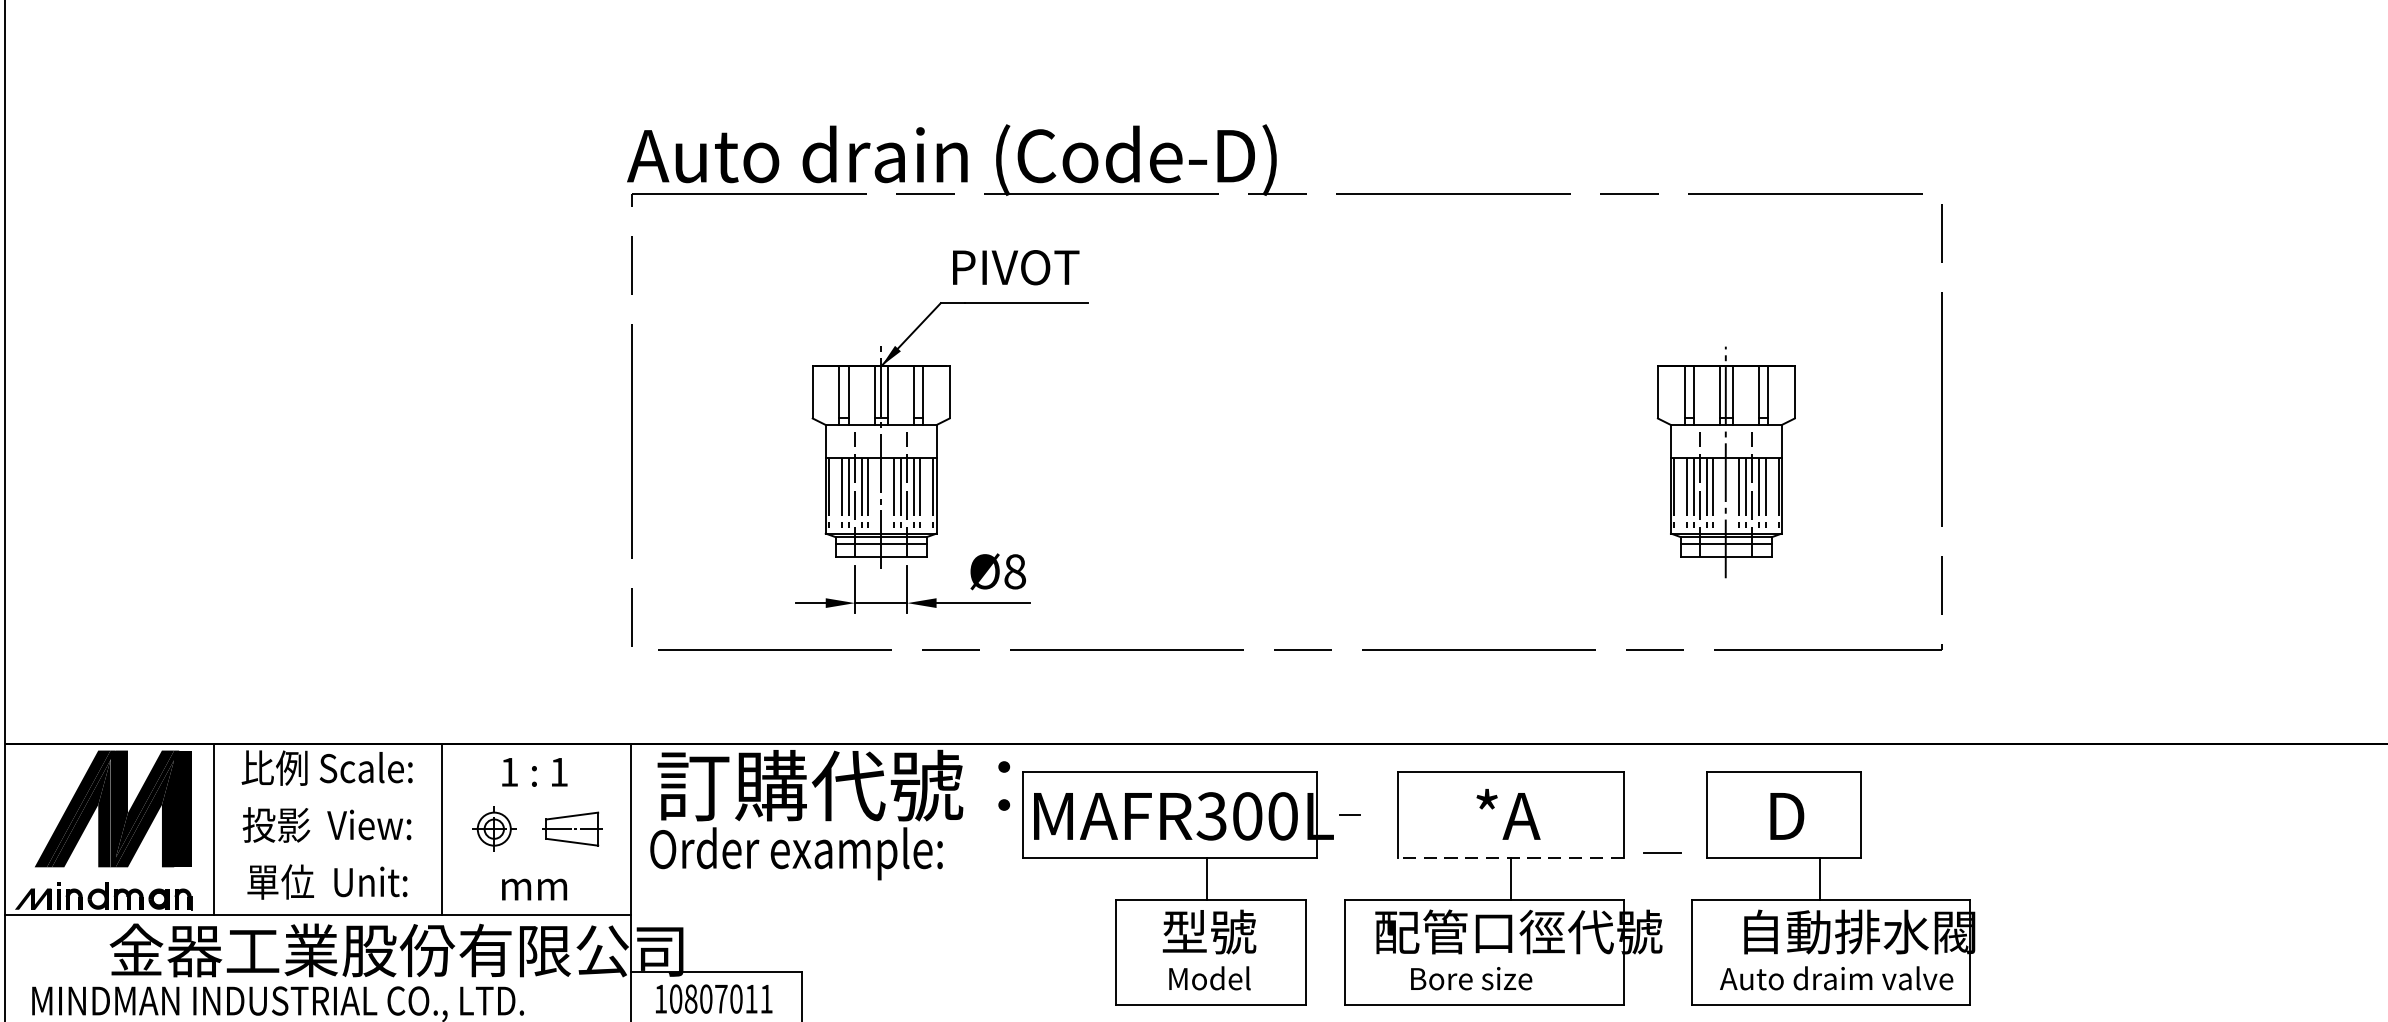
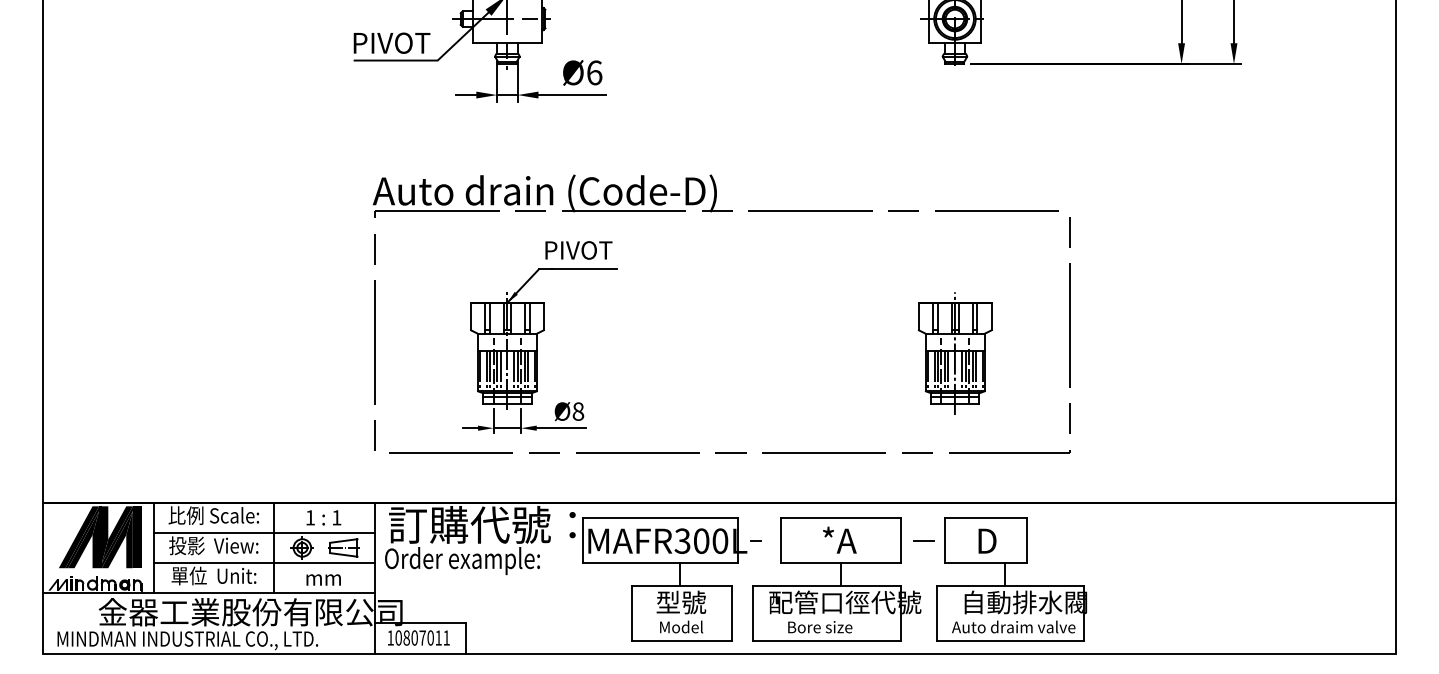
line: (422, 799) -> (264, 532), added
line: (1660, 852) -> (923, 540), moved
line: (422, 858) -> (264, 563), added
line: (1511, 858) -> (841, 563), dashed -> solid

